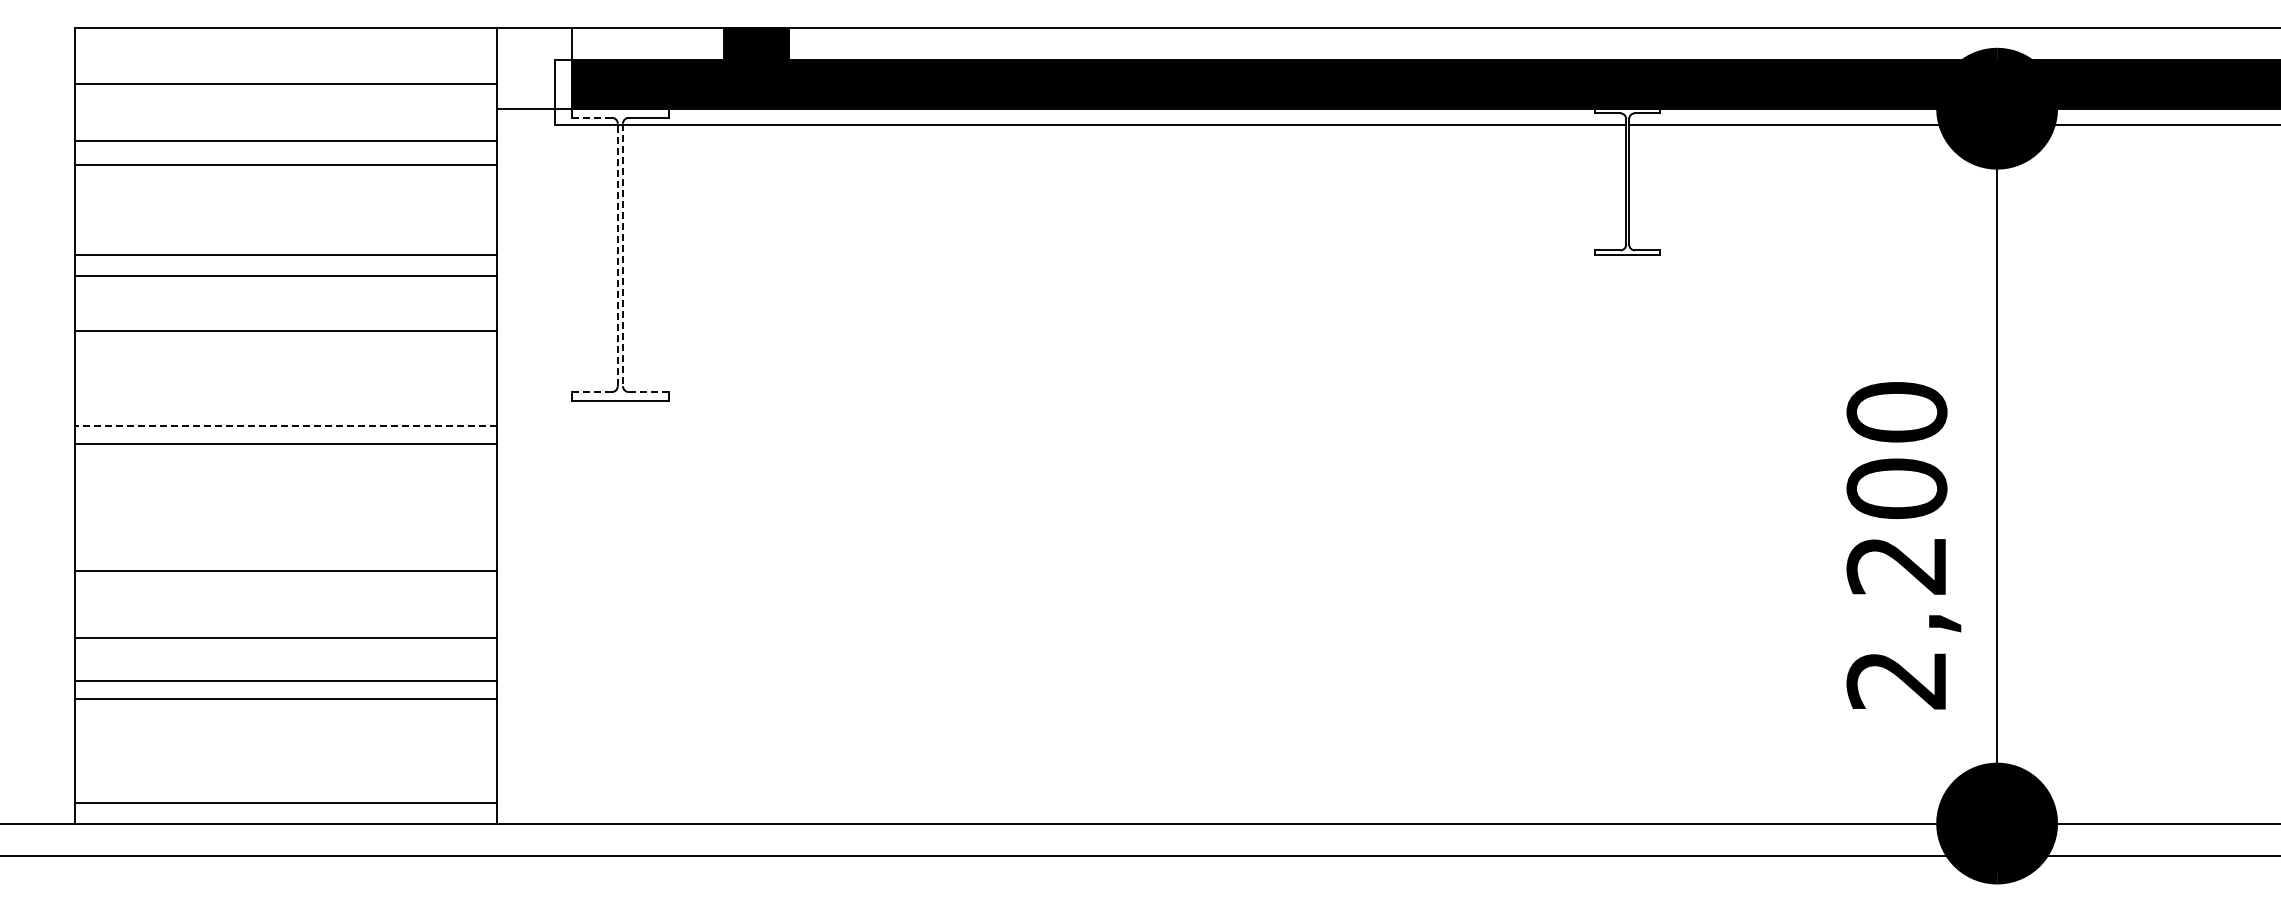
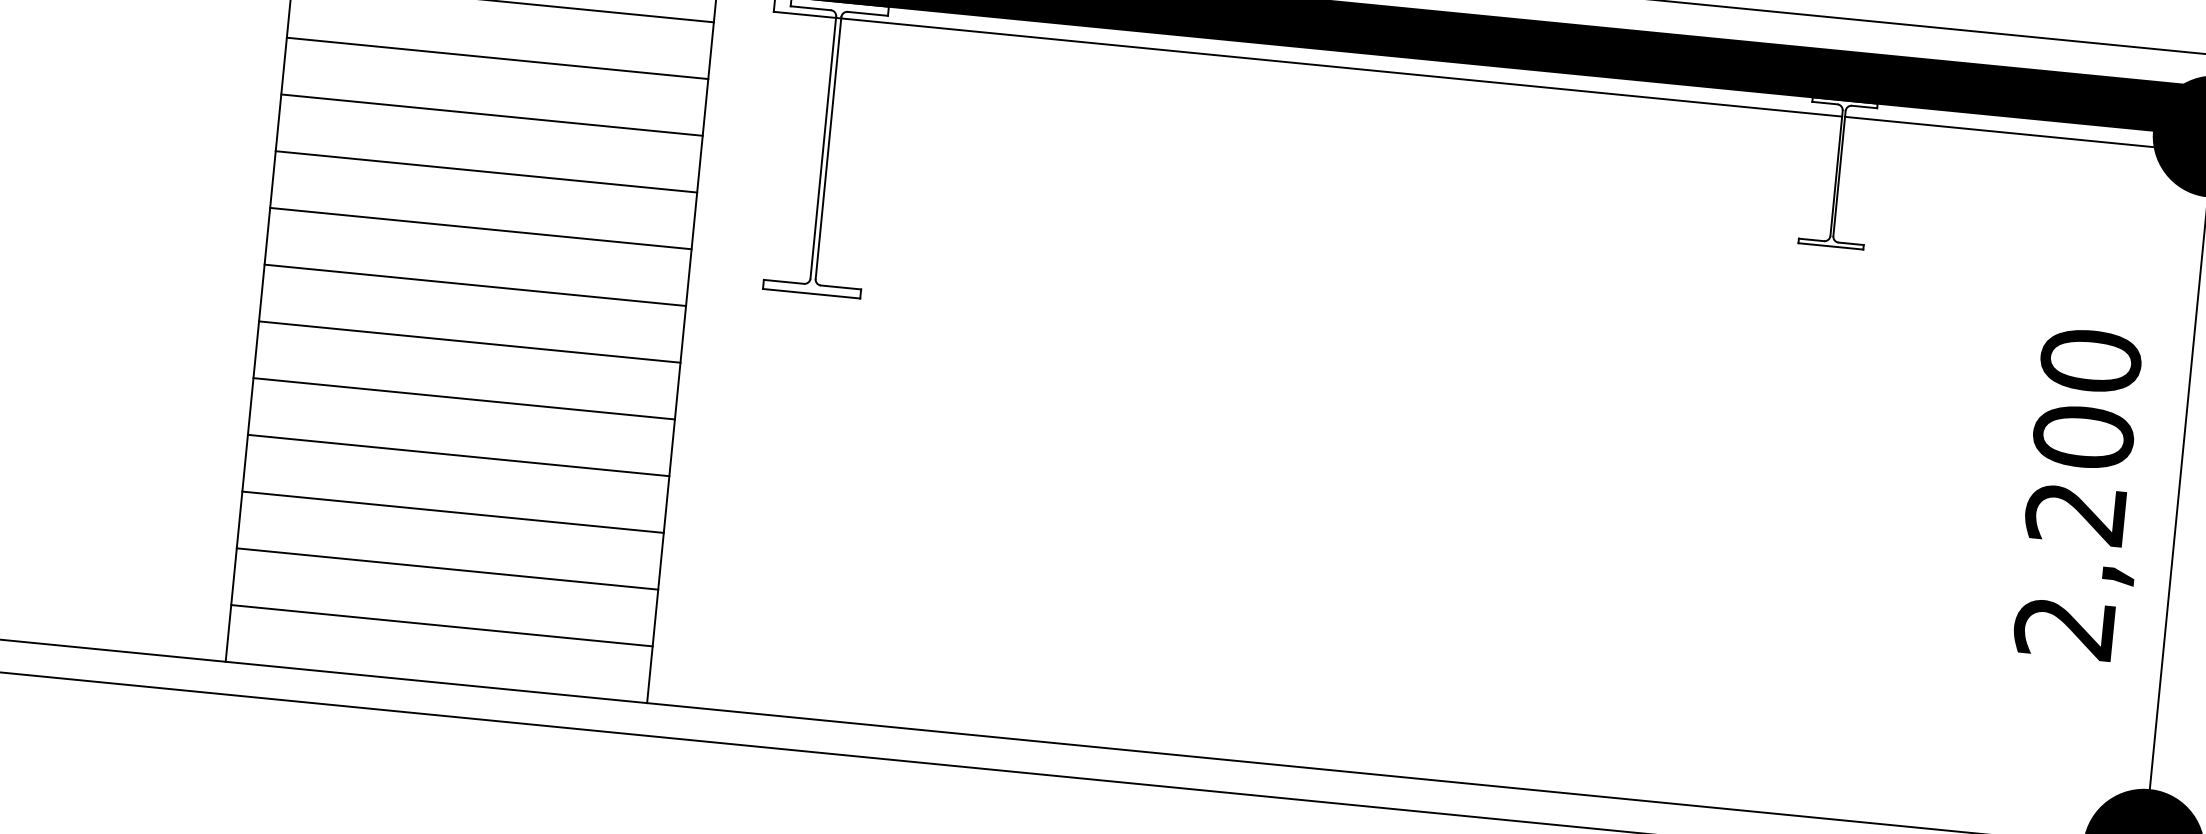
line: (591, 117) -> (810, 7), dashed -> solid
line: (285, 165) -> (497, 58), moved
line: (617, 254) -> (823, 147), dashed -> solid
line: (623, 255) -> (828, 148), dashed -> solid
line: (285, 275) -> (486, 171), moved
line: (285, 330) -> (480, 228), moved
line: (592, 392) -> (784, 282), dashed -> solid
line: (649, 392) -> (841, 287), dashed -> solid
line: (285, 425) -> (475, 285), dashed -> solid
line: (285, 444) -> (469, 342), moved
text: (1903, 545) -> (2084, 494), moved
line: (285, 571) -> (463, 399), moved
line: (285, 638) -> (458, 455), moved
line: (285, 680) -> (447, 568), moved
line: (285, 698) -> (452, 511), moved
line: (285, 802) -> (441, 625), moved

